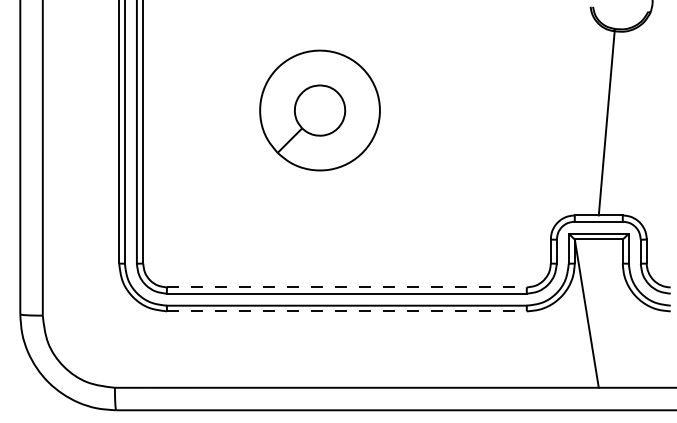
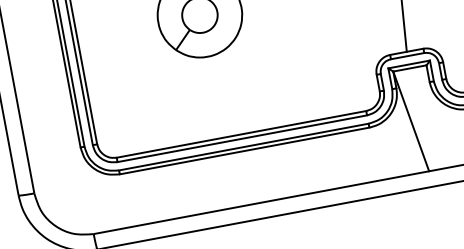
line: (347, 287) -> (241, 134), dashed -> solid
line: (347, 311) -> (245, 151), dashed -> solid

